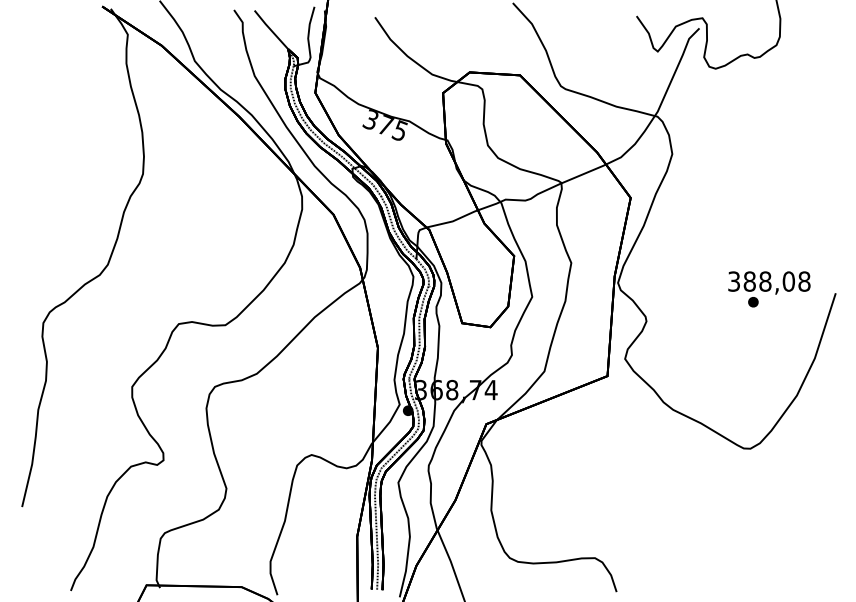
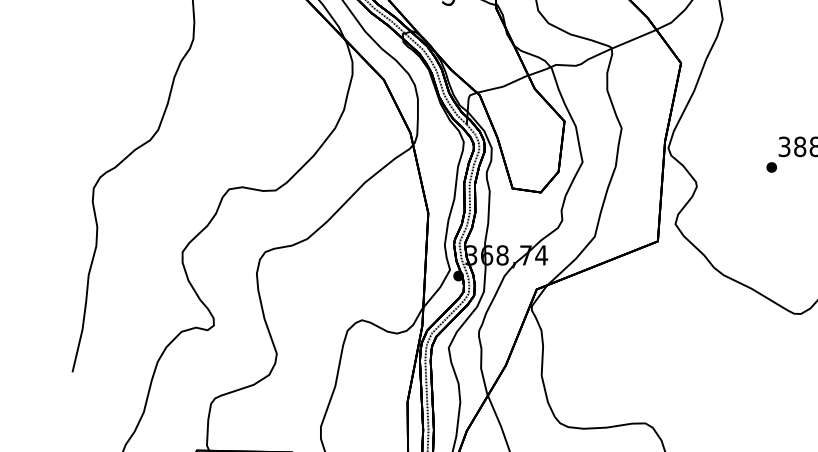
part: (753, 302) -> (771, 167), moved

